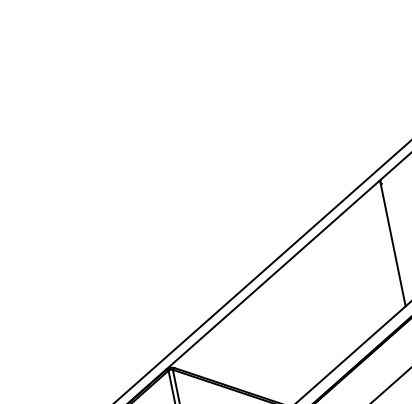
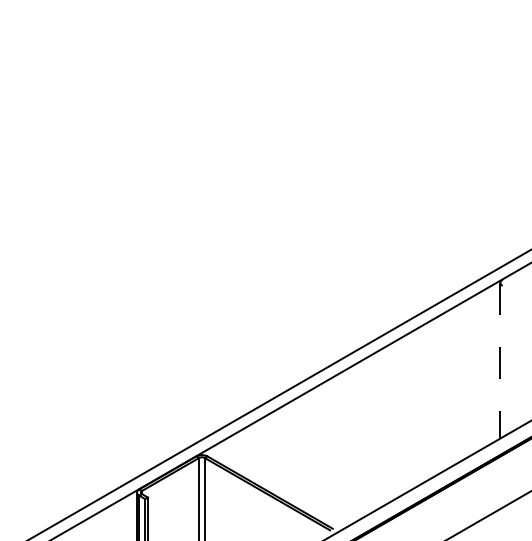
line: (393, 244) -> (500, 360), solid -> dashed

